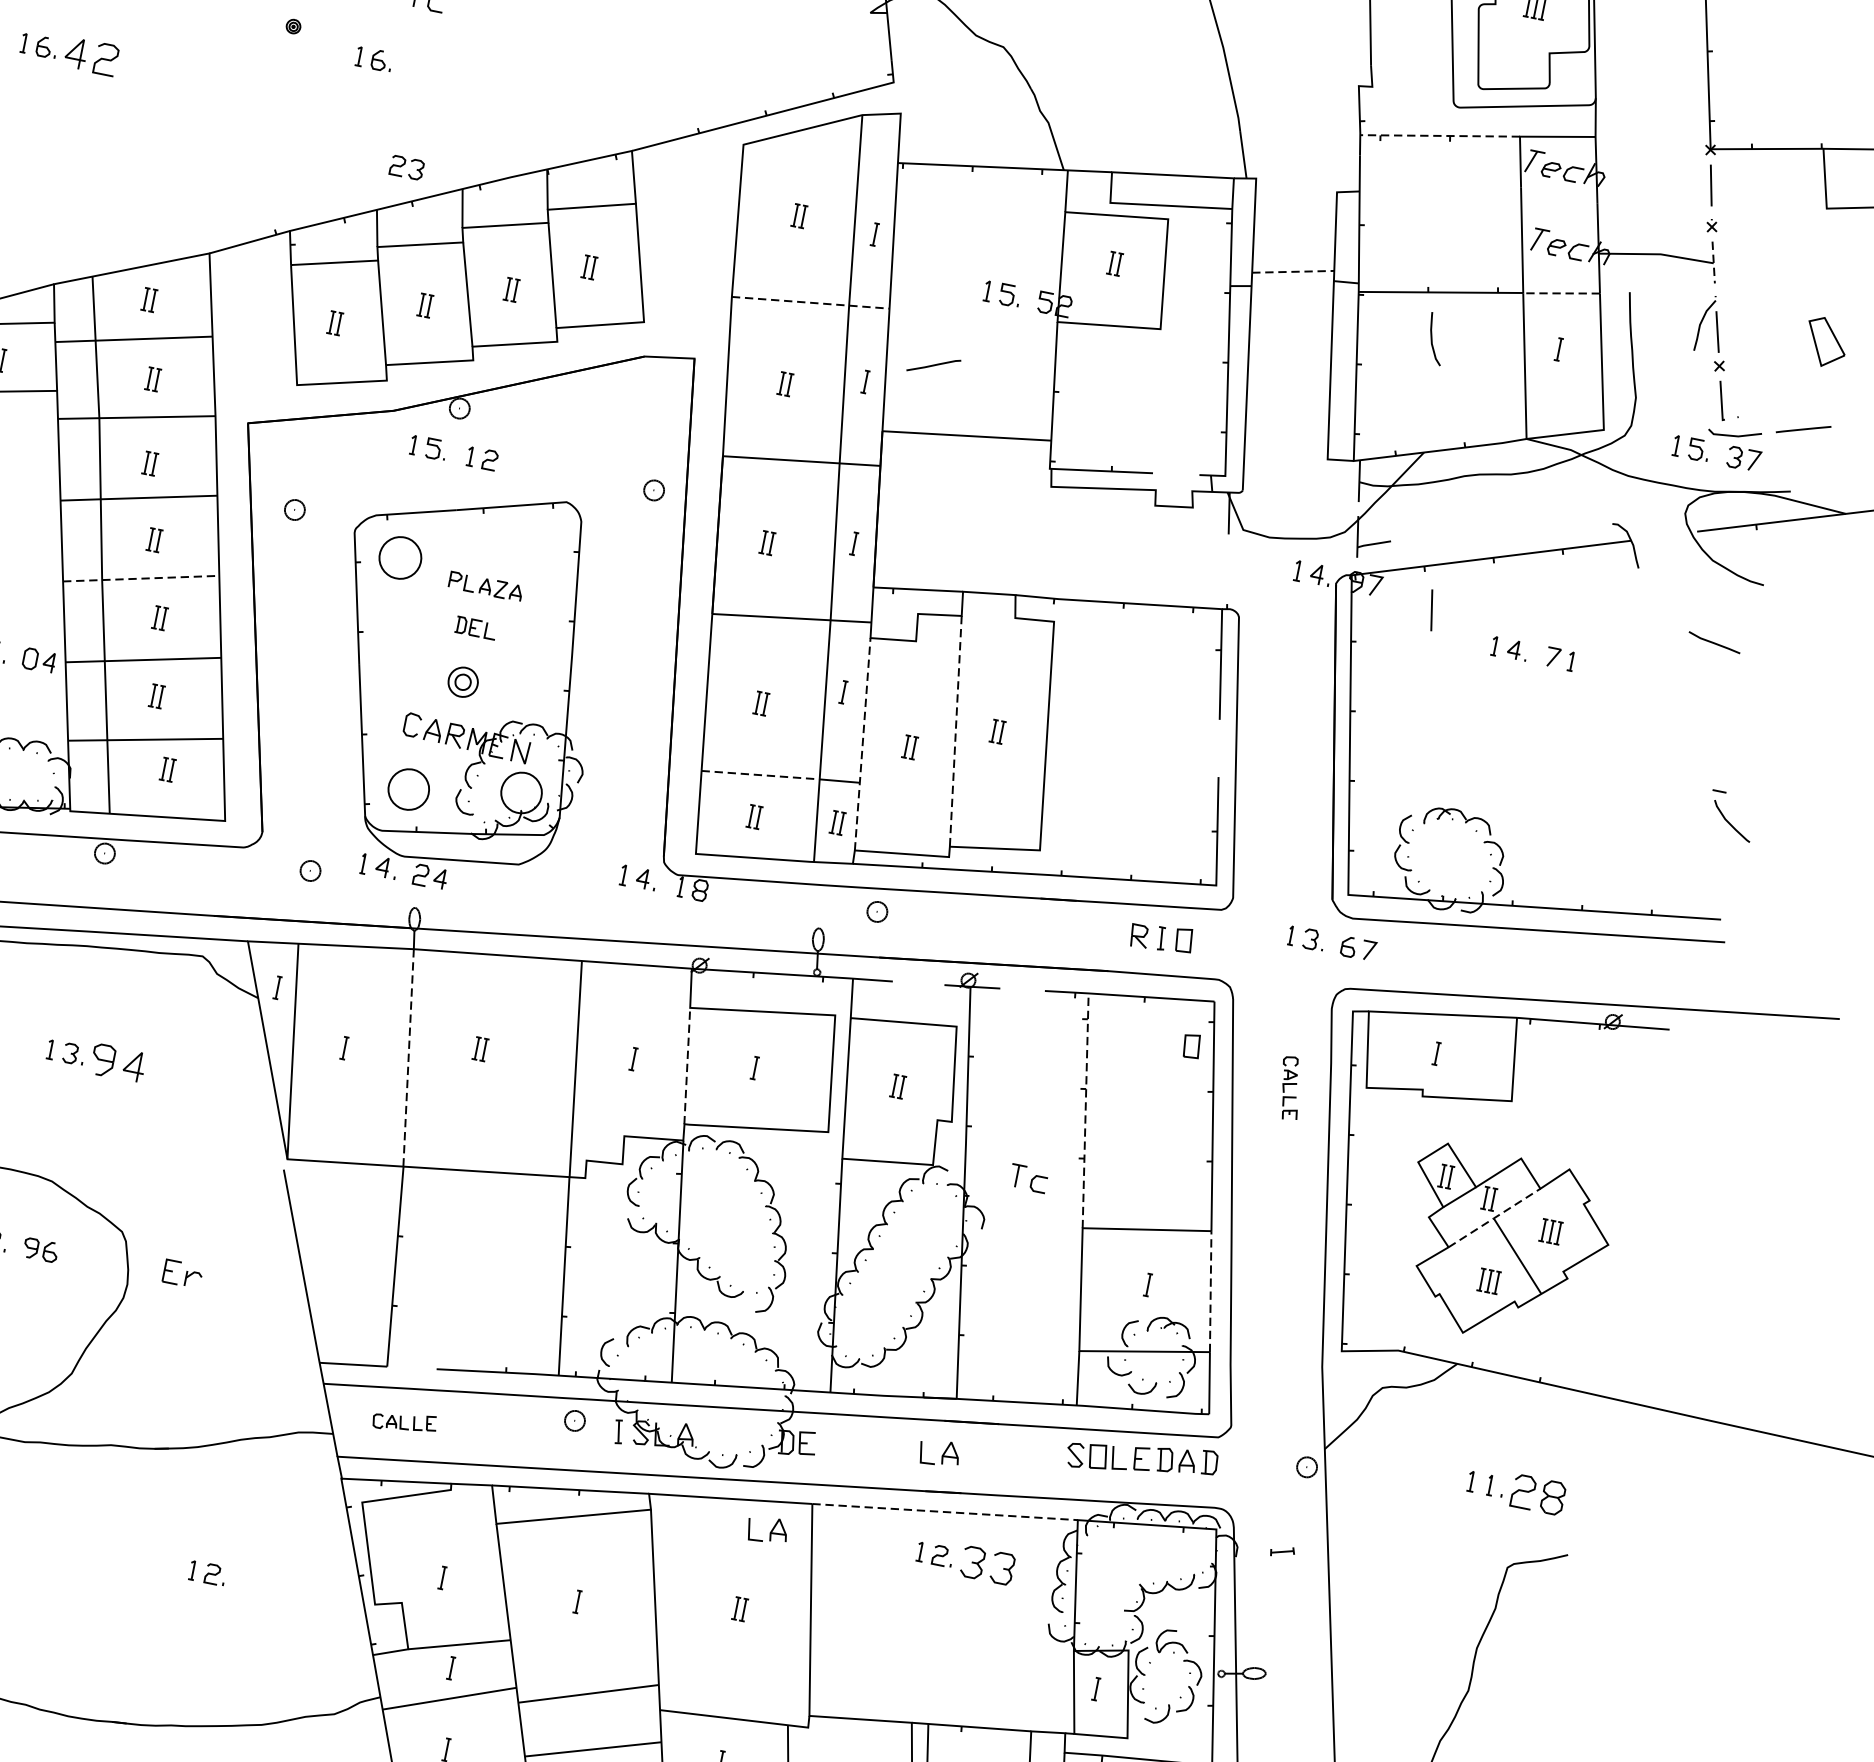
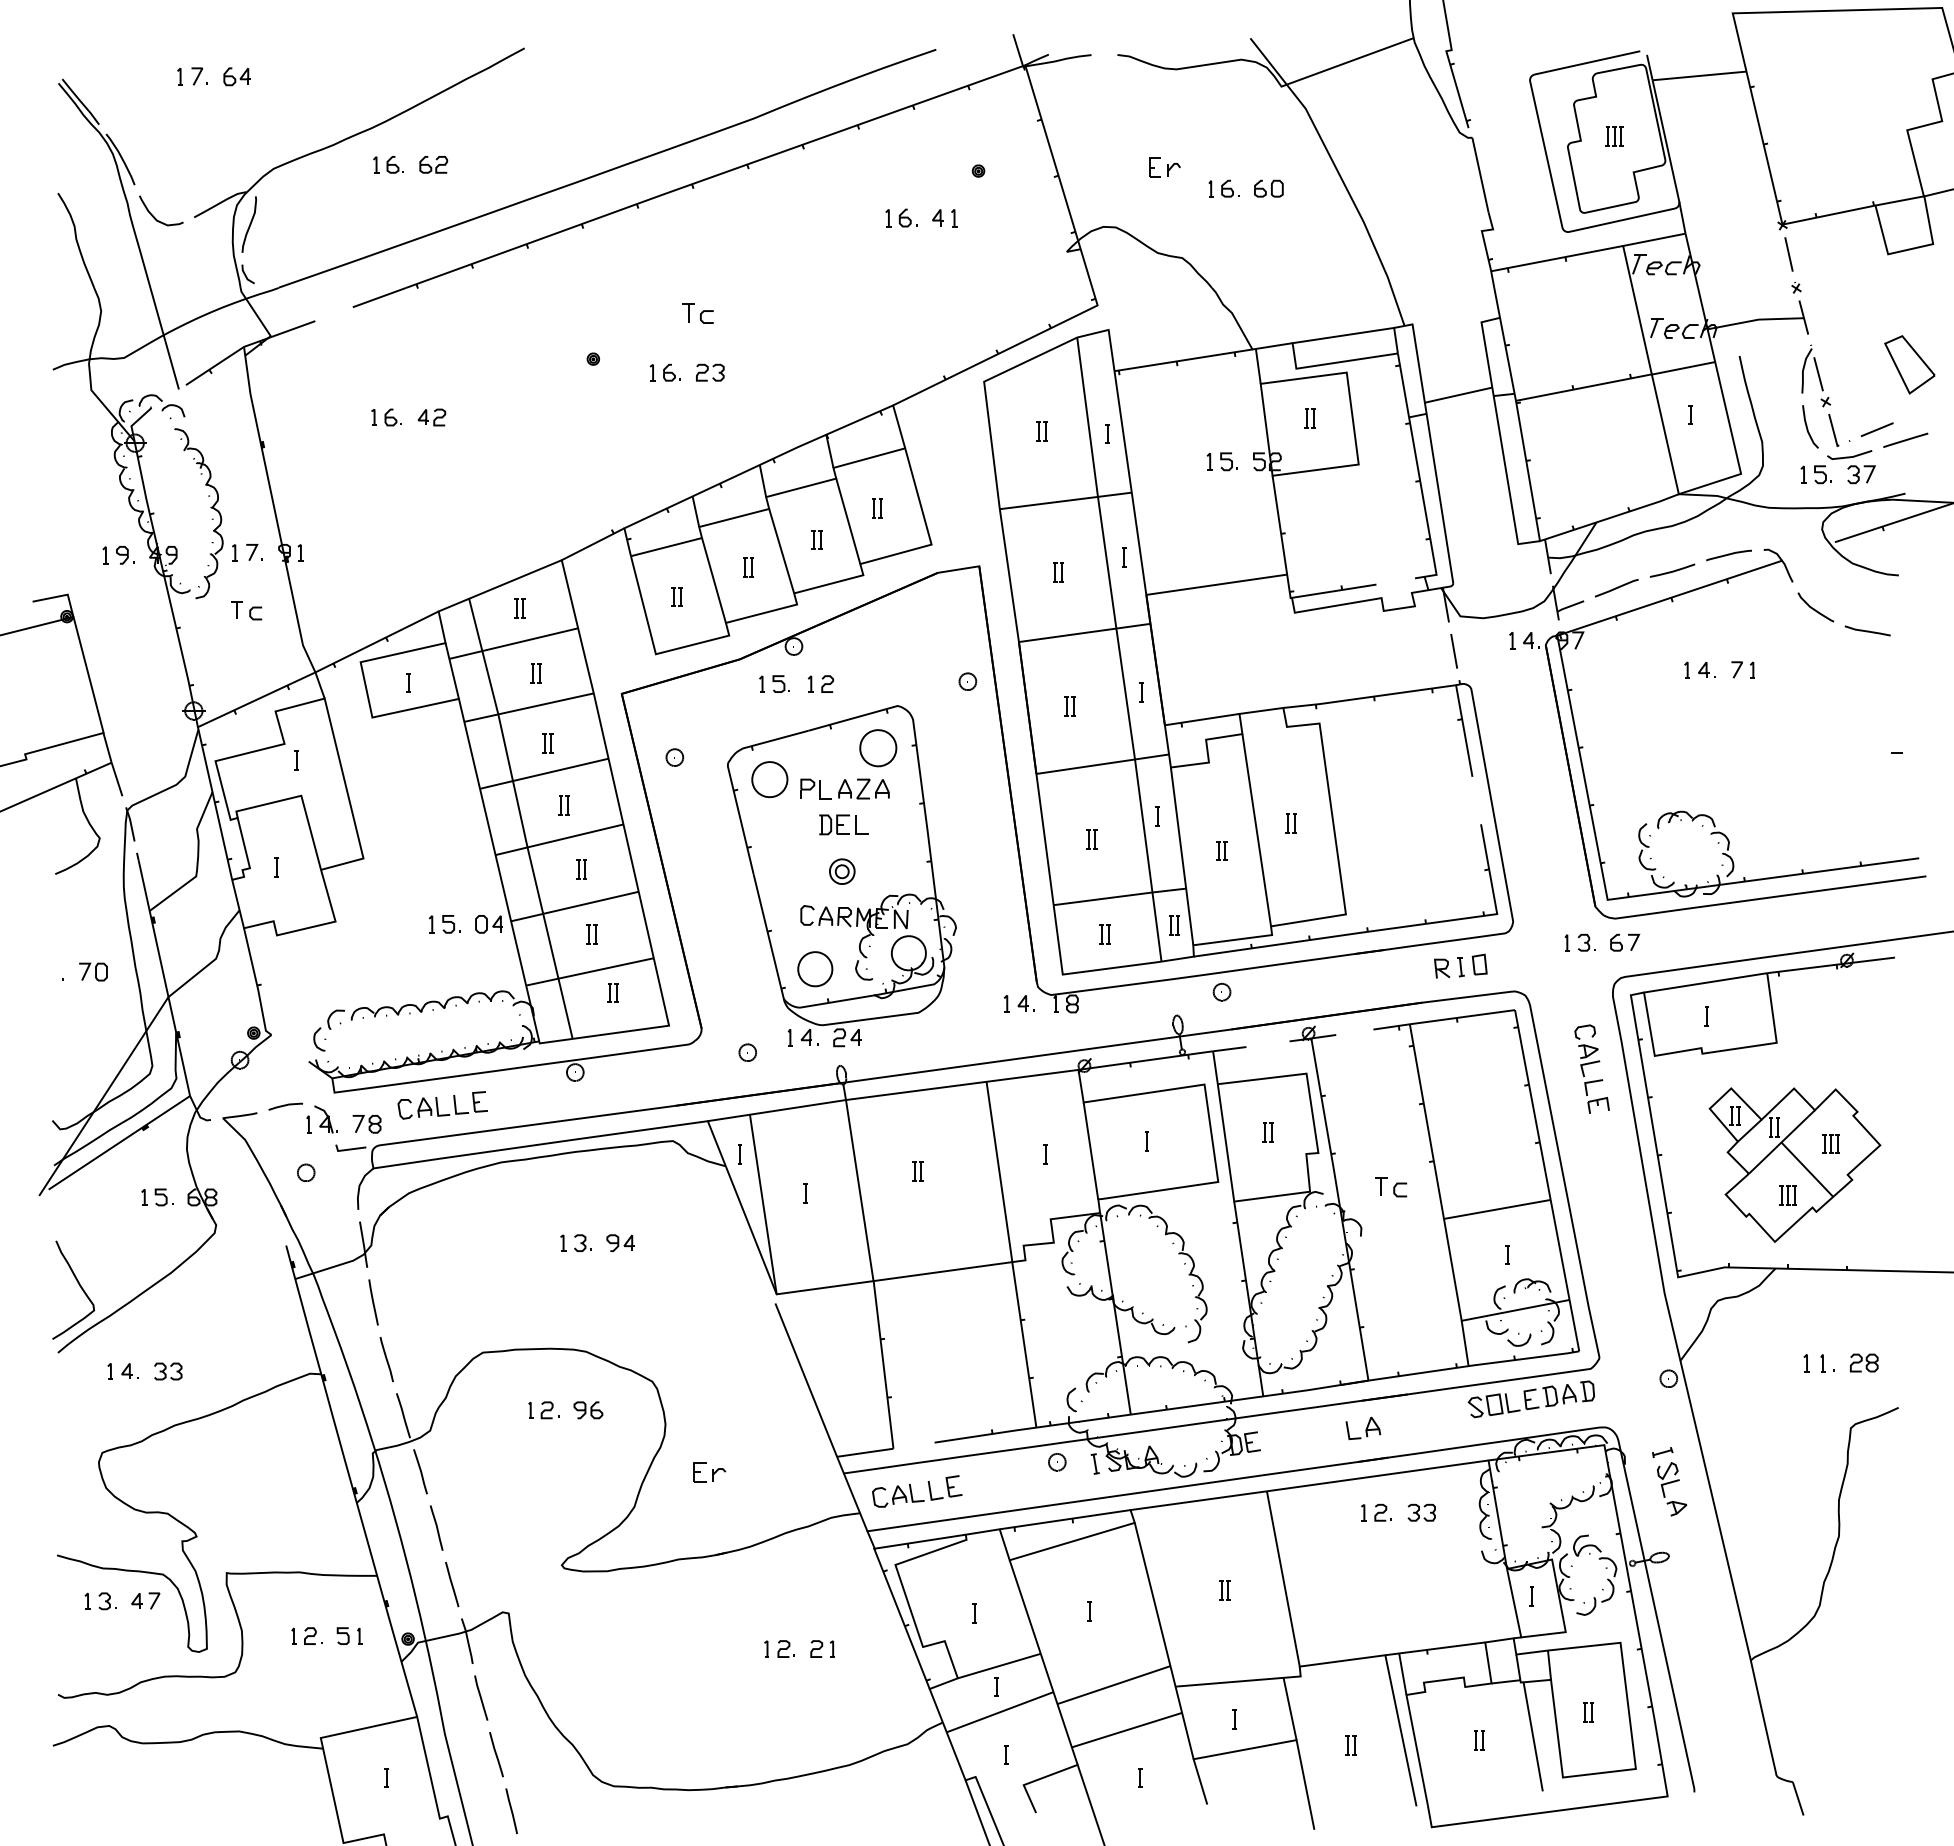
part: (91, 56) -> (431, 417), size x0.62
line: (1438, 135) -> (1555, 258), dashed -> solid
part: (407, 167) -> (710, 372), moved
line: (1713, 262) -> (1803, 317), dashed -> solid
line: (1291, 271) -> (1457, 395), dashed -> solid
line: (1561, 293) -> (1683, 368), dashed -> solid
line: (812, 302) -> (1067, 500), dashed -> solid
curve: (1433, 340) -> (1808, 428), moved
part: (1825, 342) -> (1909, 364), size x1.43
line: (933, 365) -> (1616, 588), moved
line: (1772, 410) -> (1876, 429), added
curve: (1570, 522) -> (1728, 555), added
line: (1501, 526) -> (1672, 570), added
part: (534, 547) -> (878, 748), added
line: (139, 579) -> (558, 840), dashed -> solid
part: (485, 585) -> (844, 788), size x1.43
line: (1430, 610) -> (1453, 651), moved
part: (475, 627) -> (843, 824), size x1.43
line: (955, 731) -> (1256, 830), dashed -> solid
line: (863, 744) -> (1182, 856), dashed -> solid
line: (760, 774) -> (1102, 898), dashed -> solid
curve: (1730, 822) -> (1814, 608), moved
part: (1191, 1045) -> (1503, 1050), removed
line: (408, 1058) -> (859, 1191), dashed -> solid
part: (117, 1062) -> (620, 1242), size x0.62
line: (686, 1065) -> (1090, 1150), dashed -> solid
part: (1289, 1087) -> (1591, 1068), size x1.67
line: (1085, 1110) -> (1426, 1121), dashed -> solid
line: (1493, 1218) -> (1781, 1142), dashed -> solid
part: (182, 1274) -> (709, 1472), moved
line: (1211, 1291) -> (1560, 1249), dashed -> solid
part: (405, 1422) -> (917, 1491), size x1.67
part: (1538, 1494) -> (1864, 1362), size x0.62
line: (944, 1511) -> (1377, 1475), dashed -> solid
part: (767, 1530) -> (1234, 1520), removed
part: (987, 1564) -> (1421, 1512), size x0.62
part: (257, 1582) -> (822, 1648), added
part: (1285, 1589) -> (1671, 1483), added

